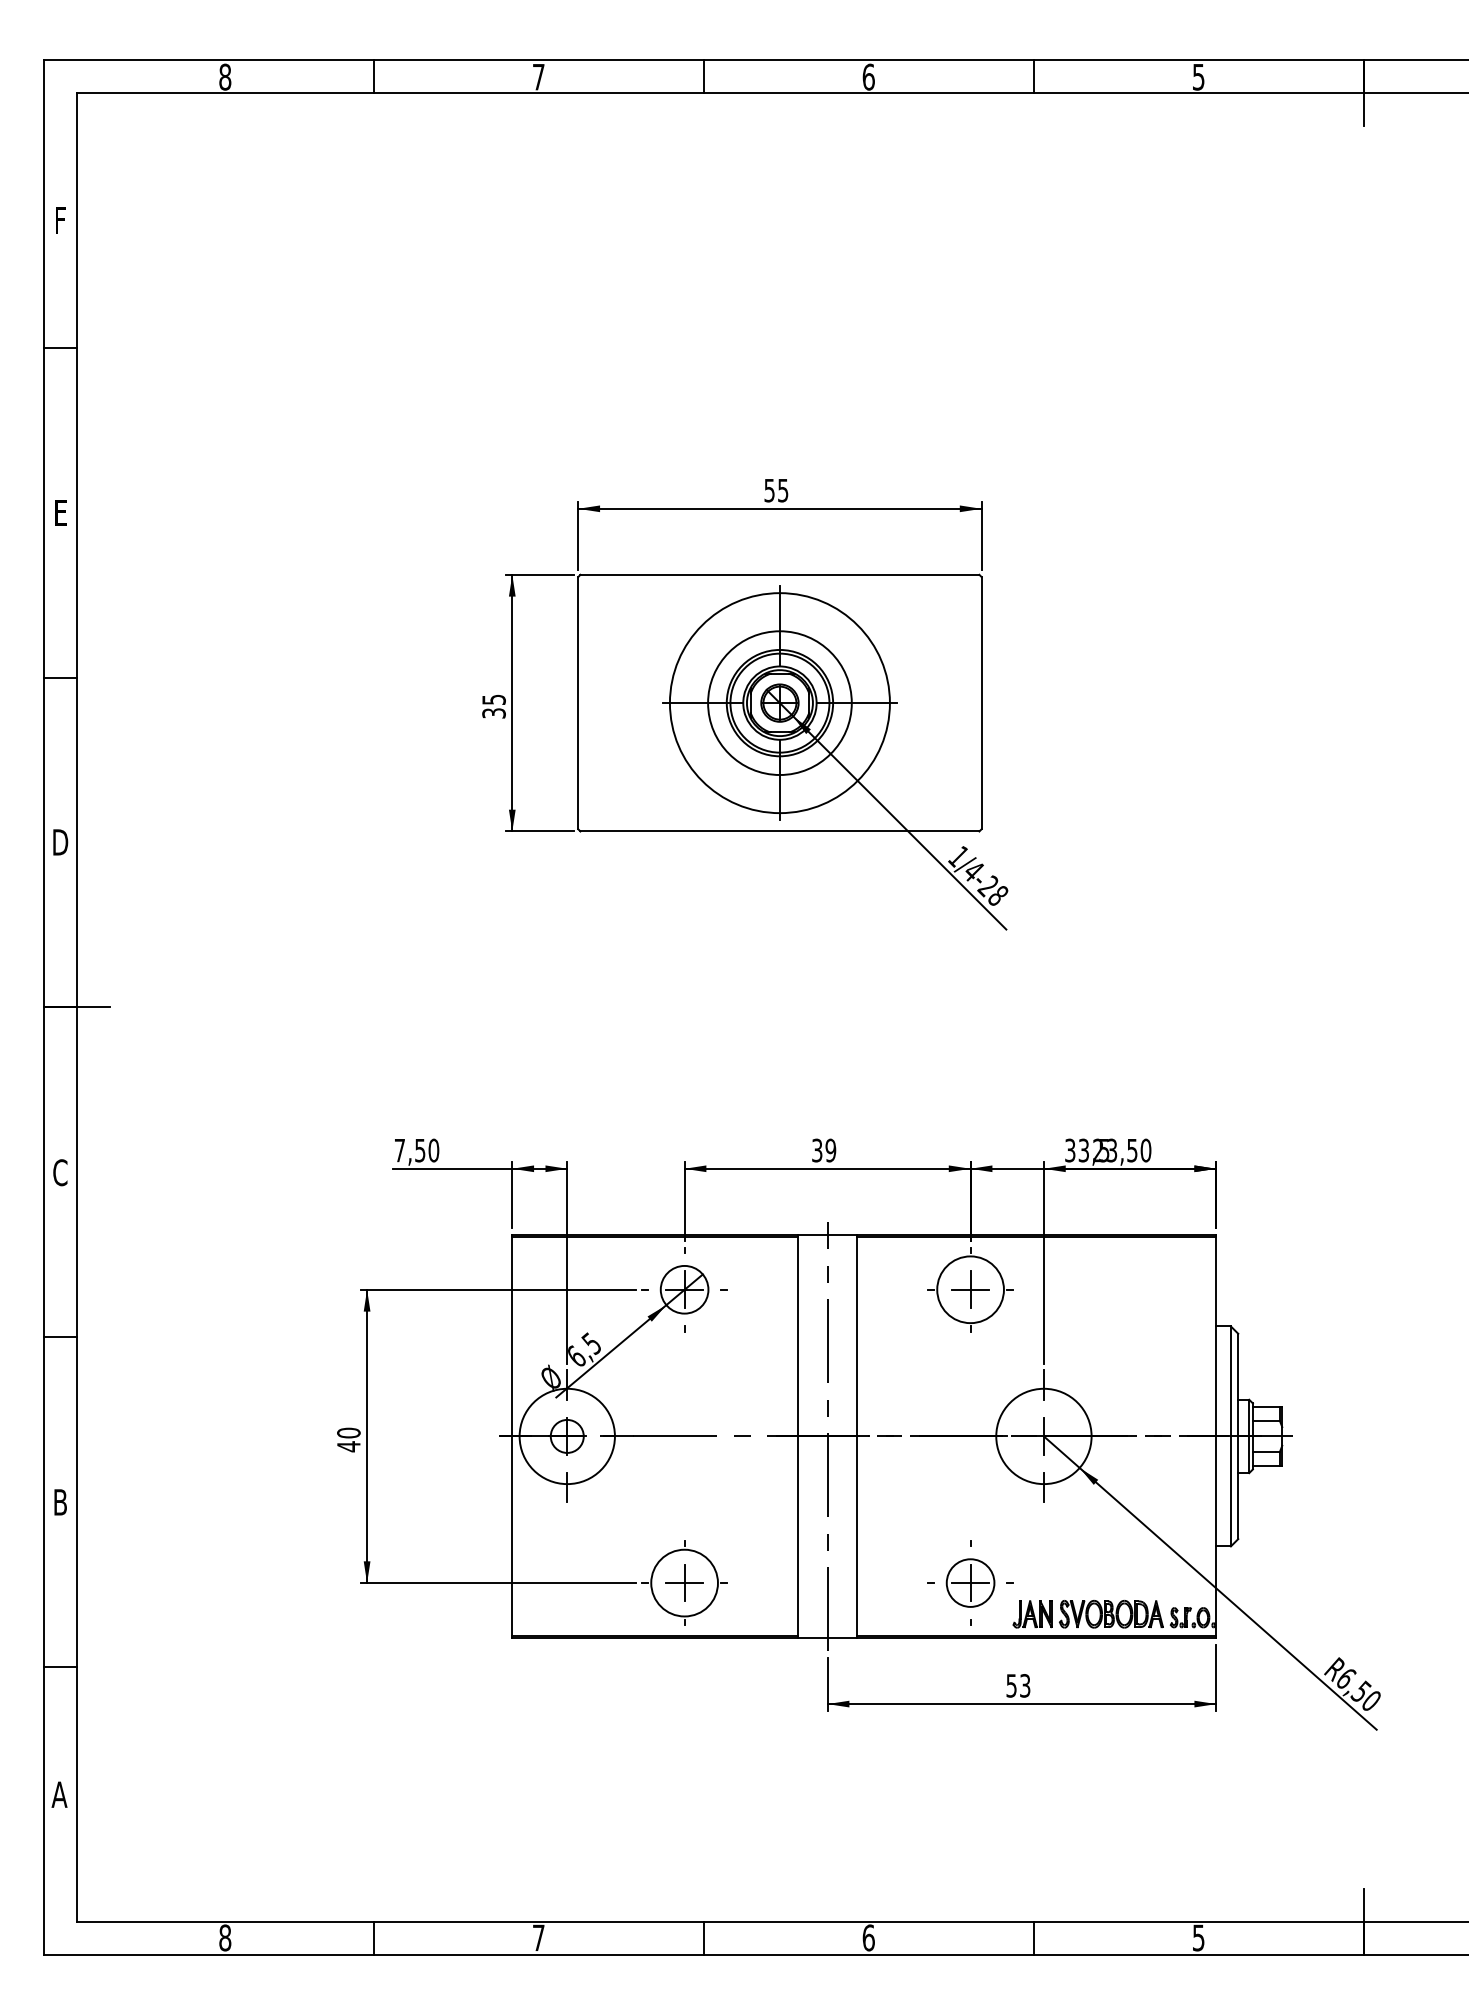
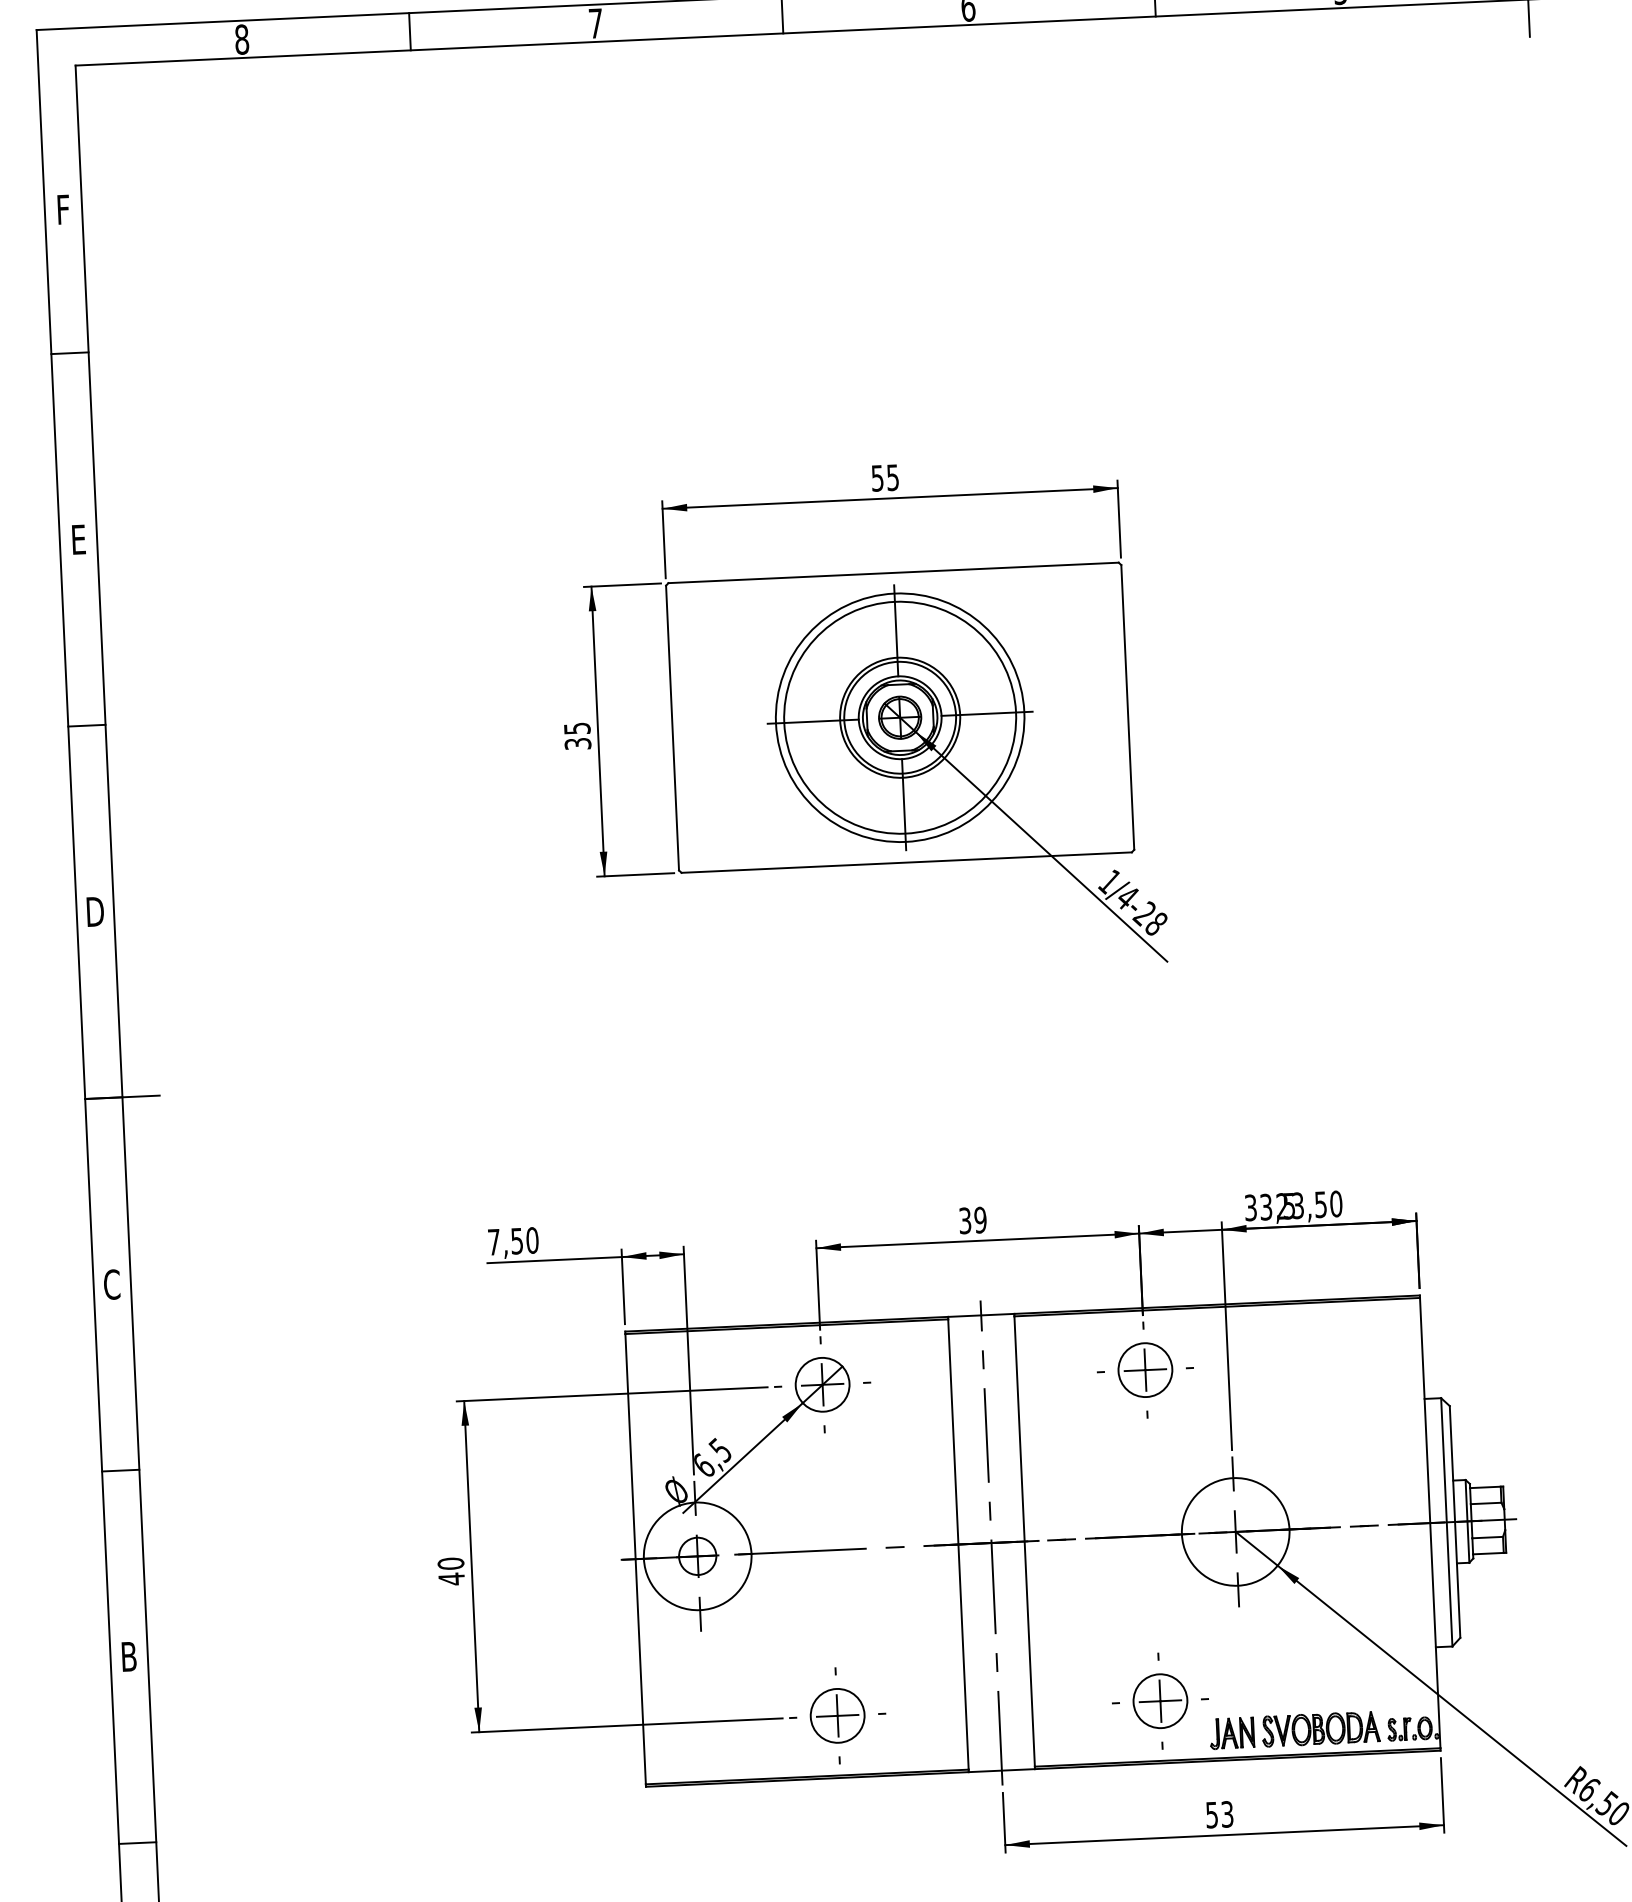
circle: (779, 702) -> (899, 717), size x1.43
circle: (970, 1289) -> (1145, 1369), size x0.71
circle: (684, 1582) -> (837, 1715), size x0.71

